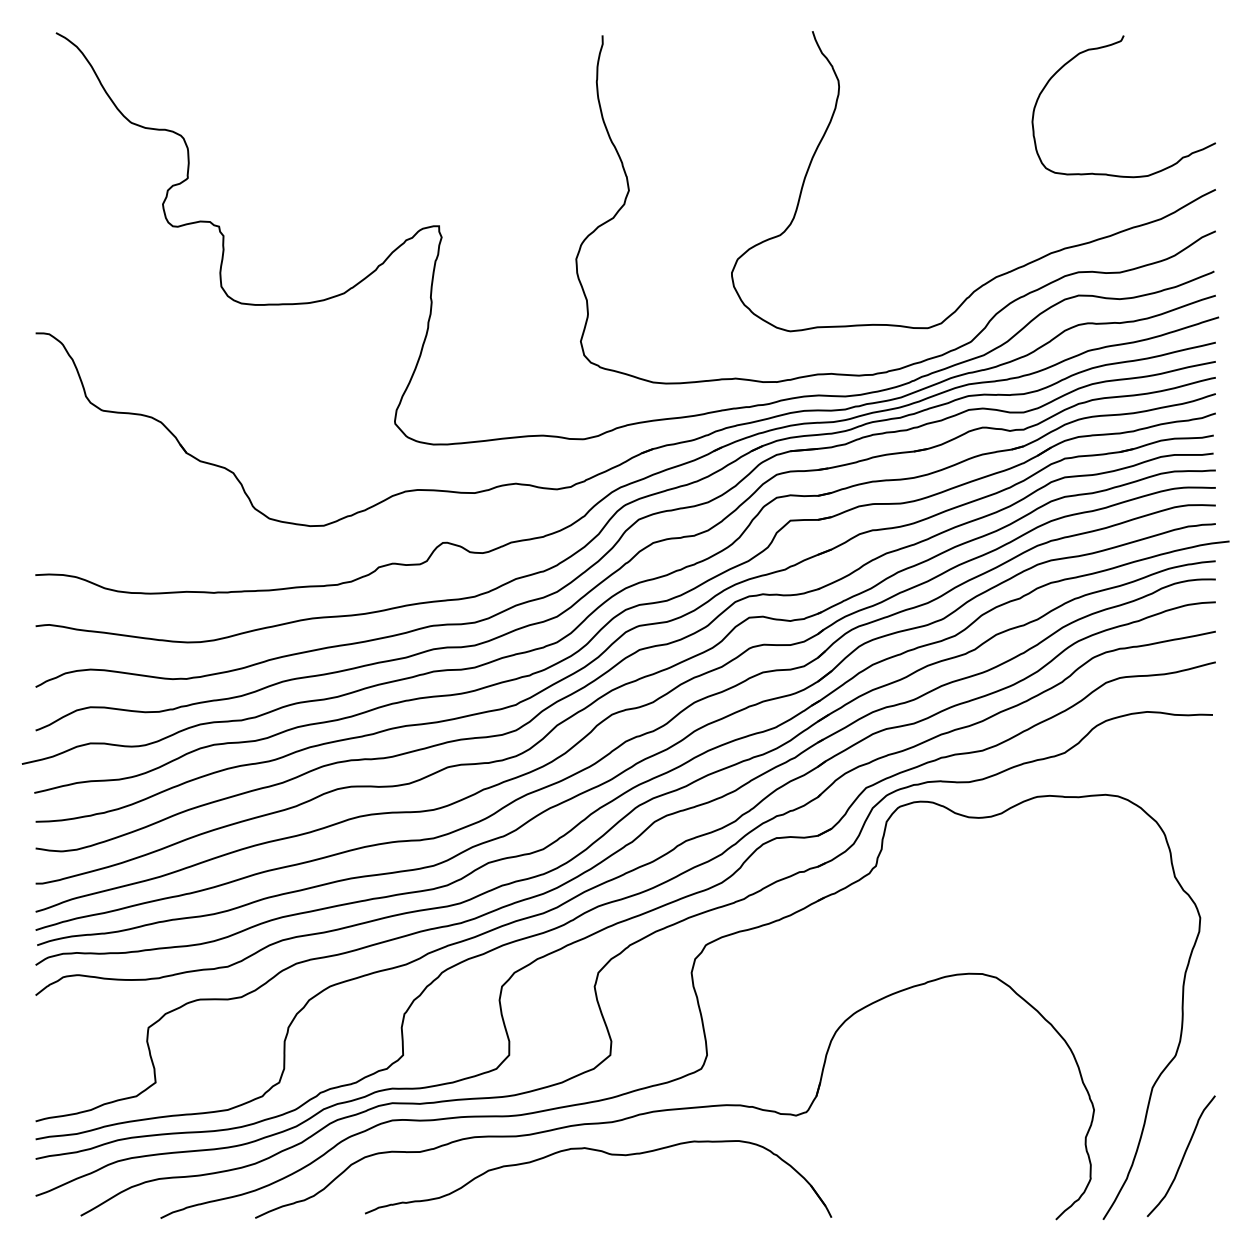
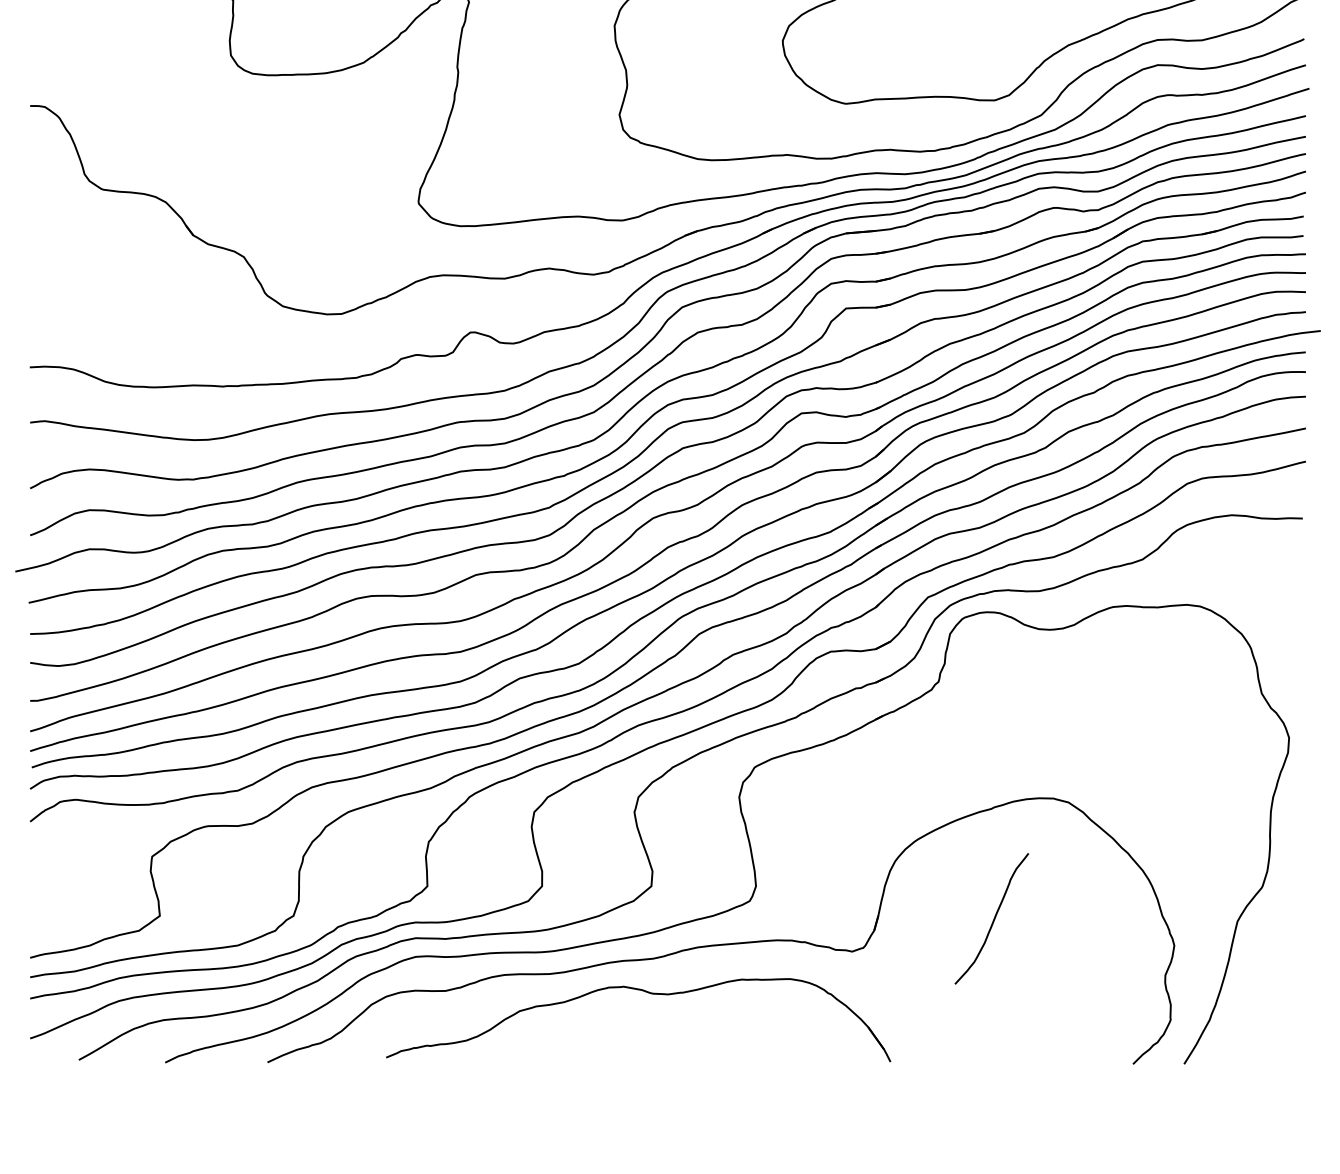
curve: (1182, 1156) -> (993, 919), moved

